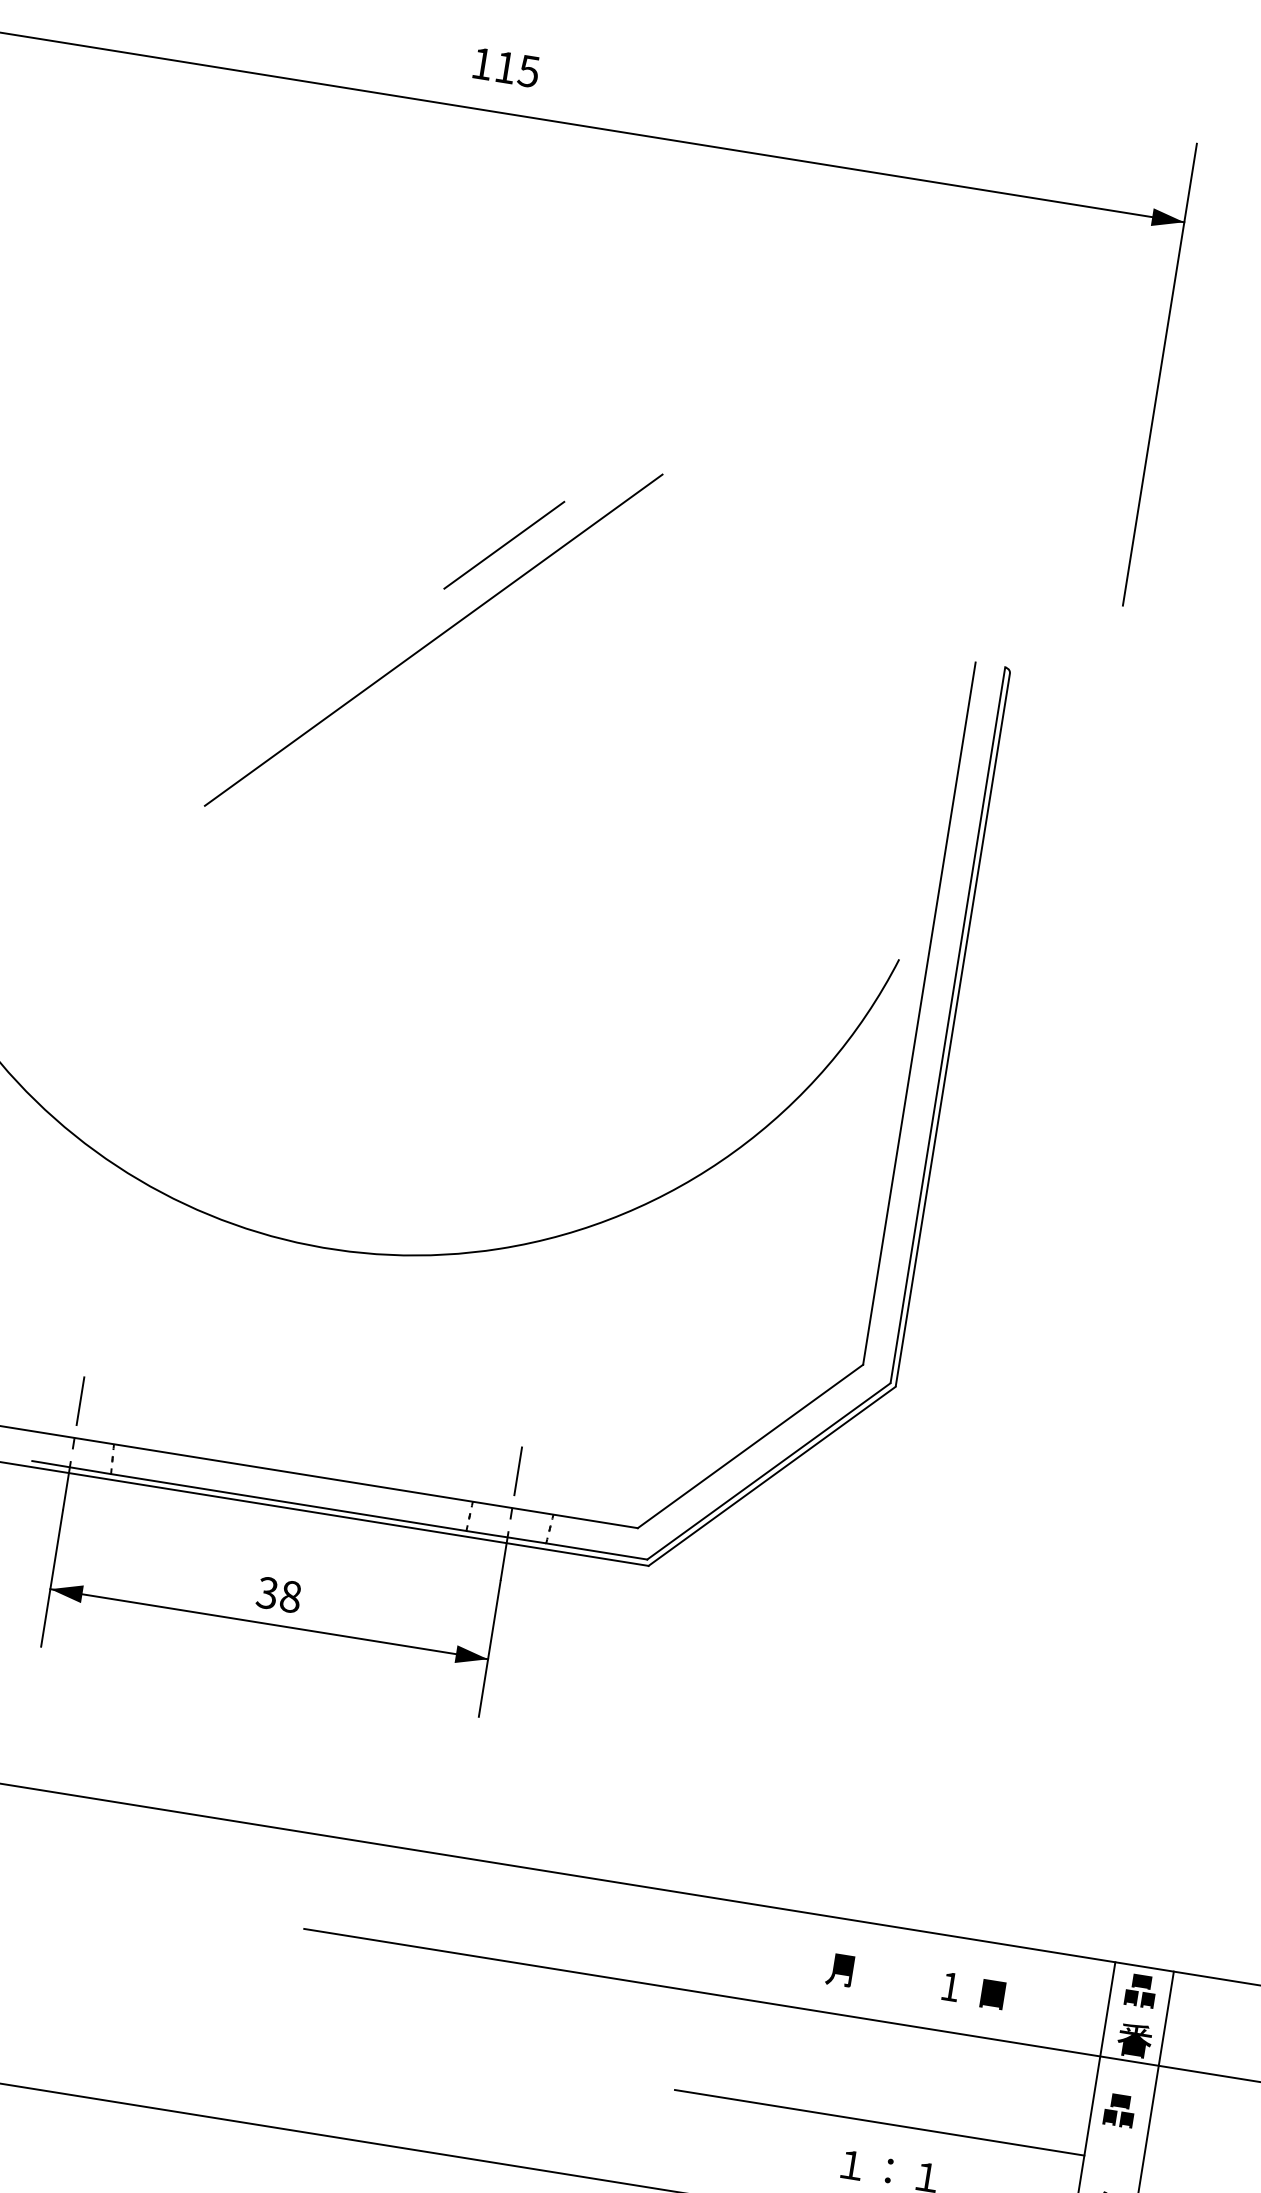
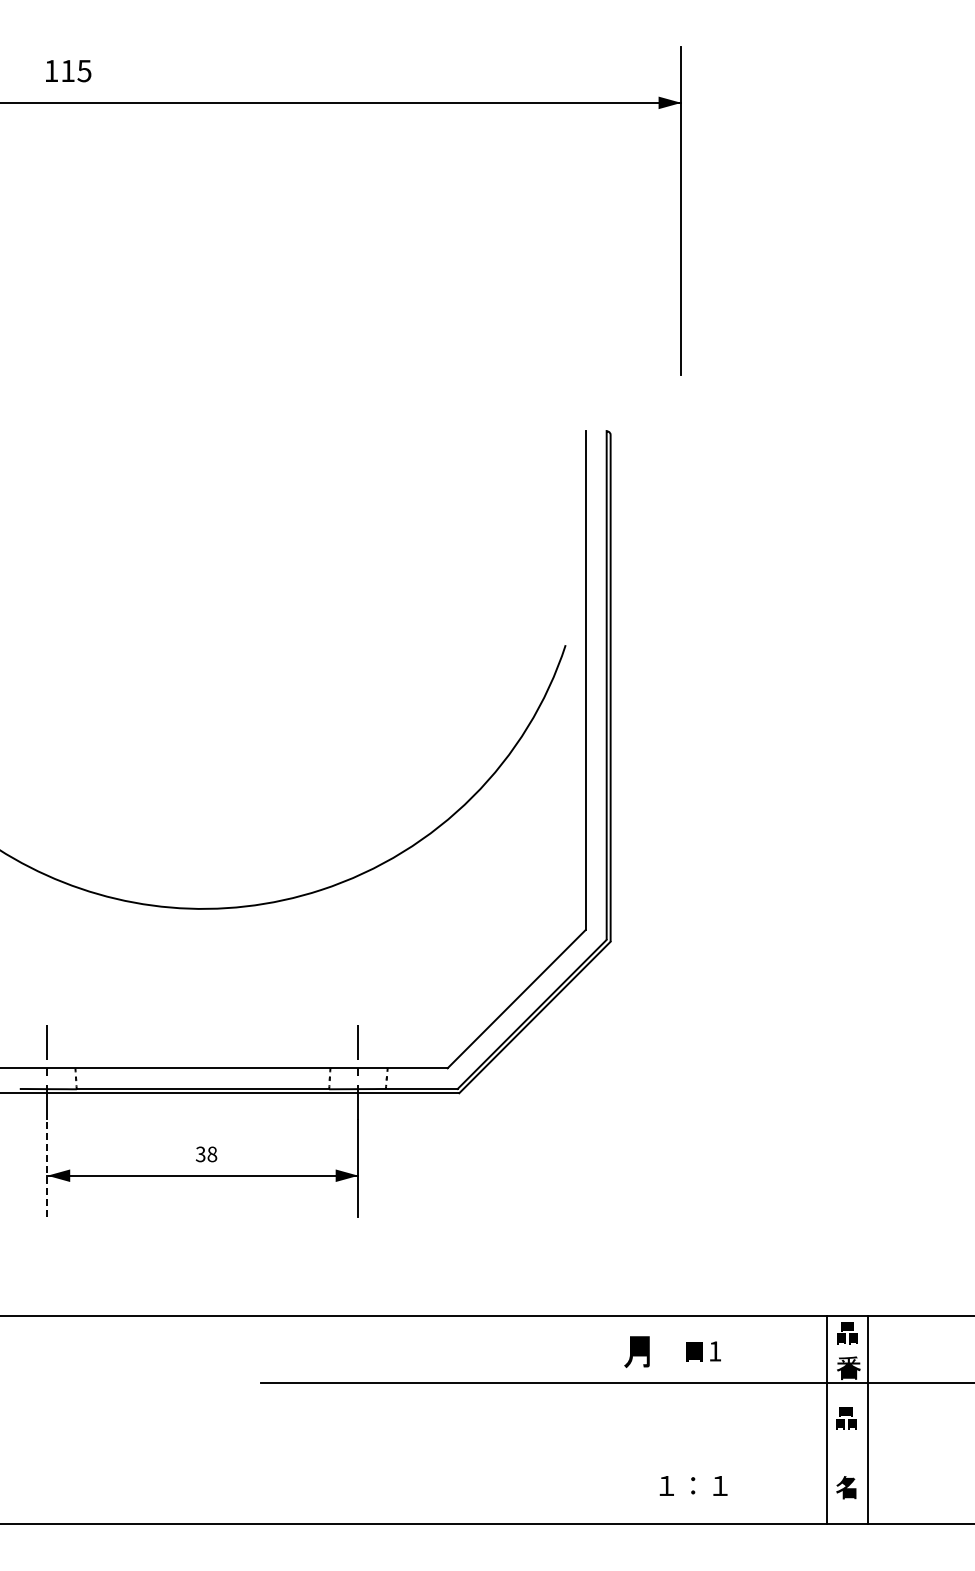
part: (506, 68) -> (68, 71), moved
line: (503, 544) -> (245, 401), removed
line: (433, 639) -> (207, 475), removed
line: (52, 1577) -> (47, 1167), solid -> dashed
part: (279, 1595) -> (206, 1154), size x0.7
part: (839, 1970) -> (636, 1352), size x1.4
part: (993, 1993) -> (694, 1351), moved
line: (878, 2122) -> (680, 1453), removed

